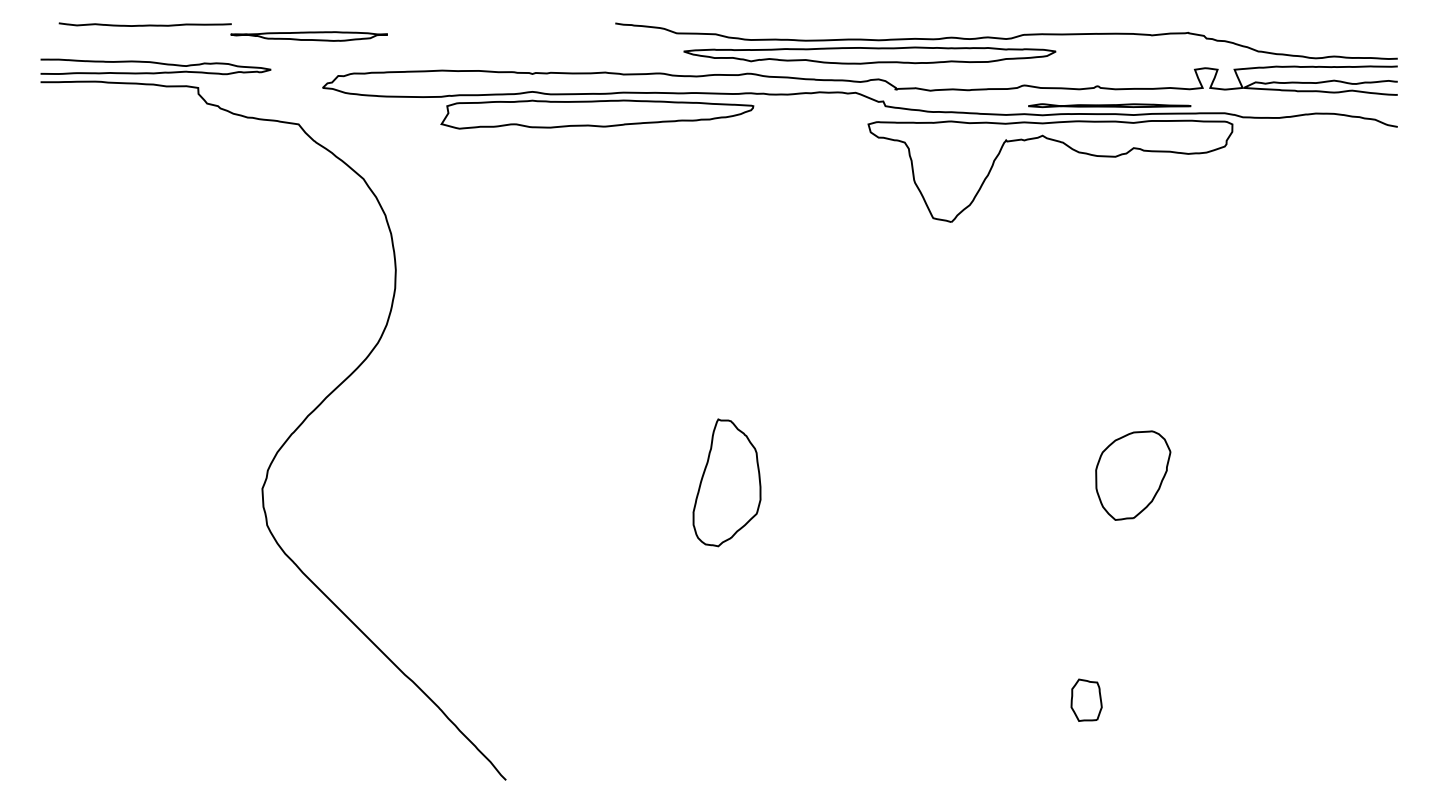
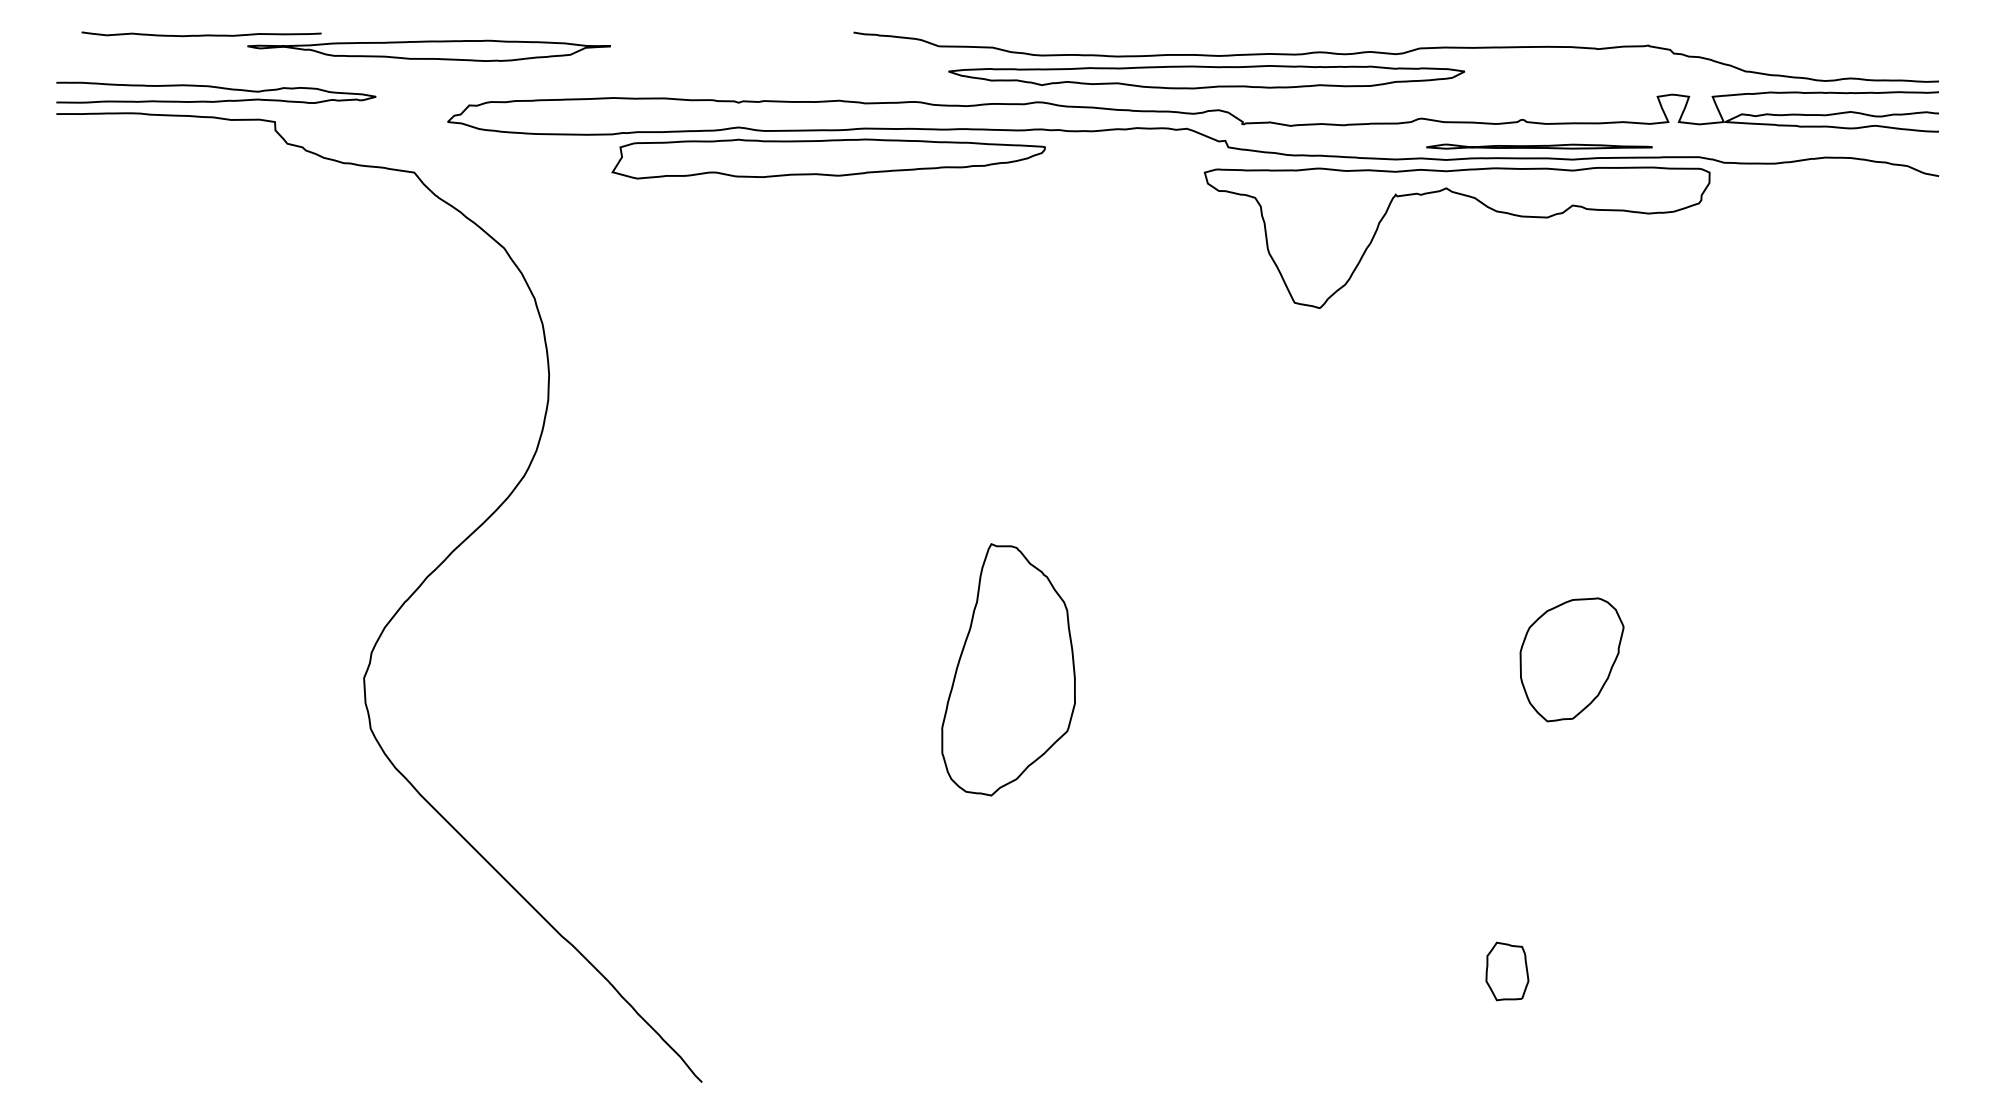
part: (308, 36) -> (428, 50), size x1.67
part: (726, 482) -> (1008, 669), size x1.43

